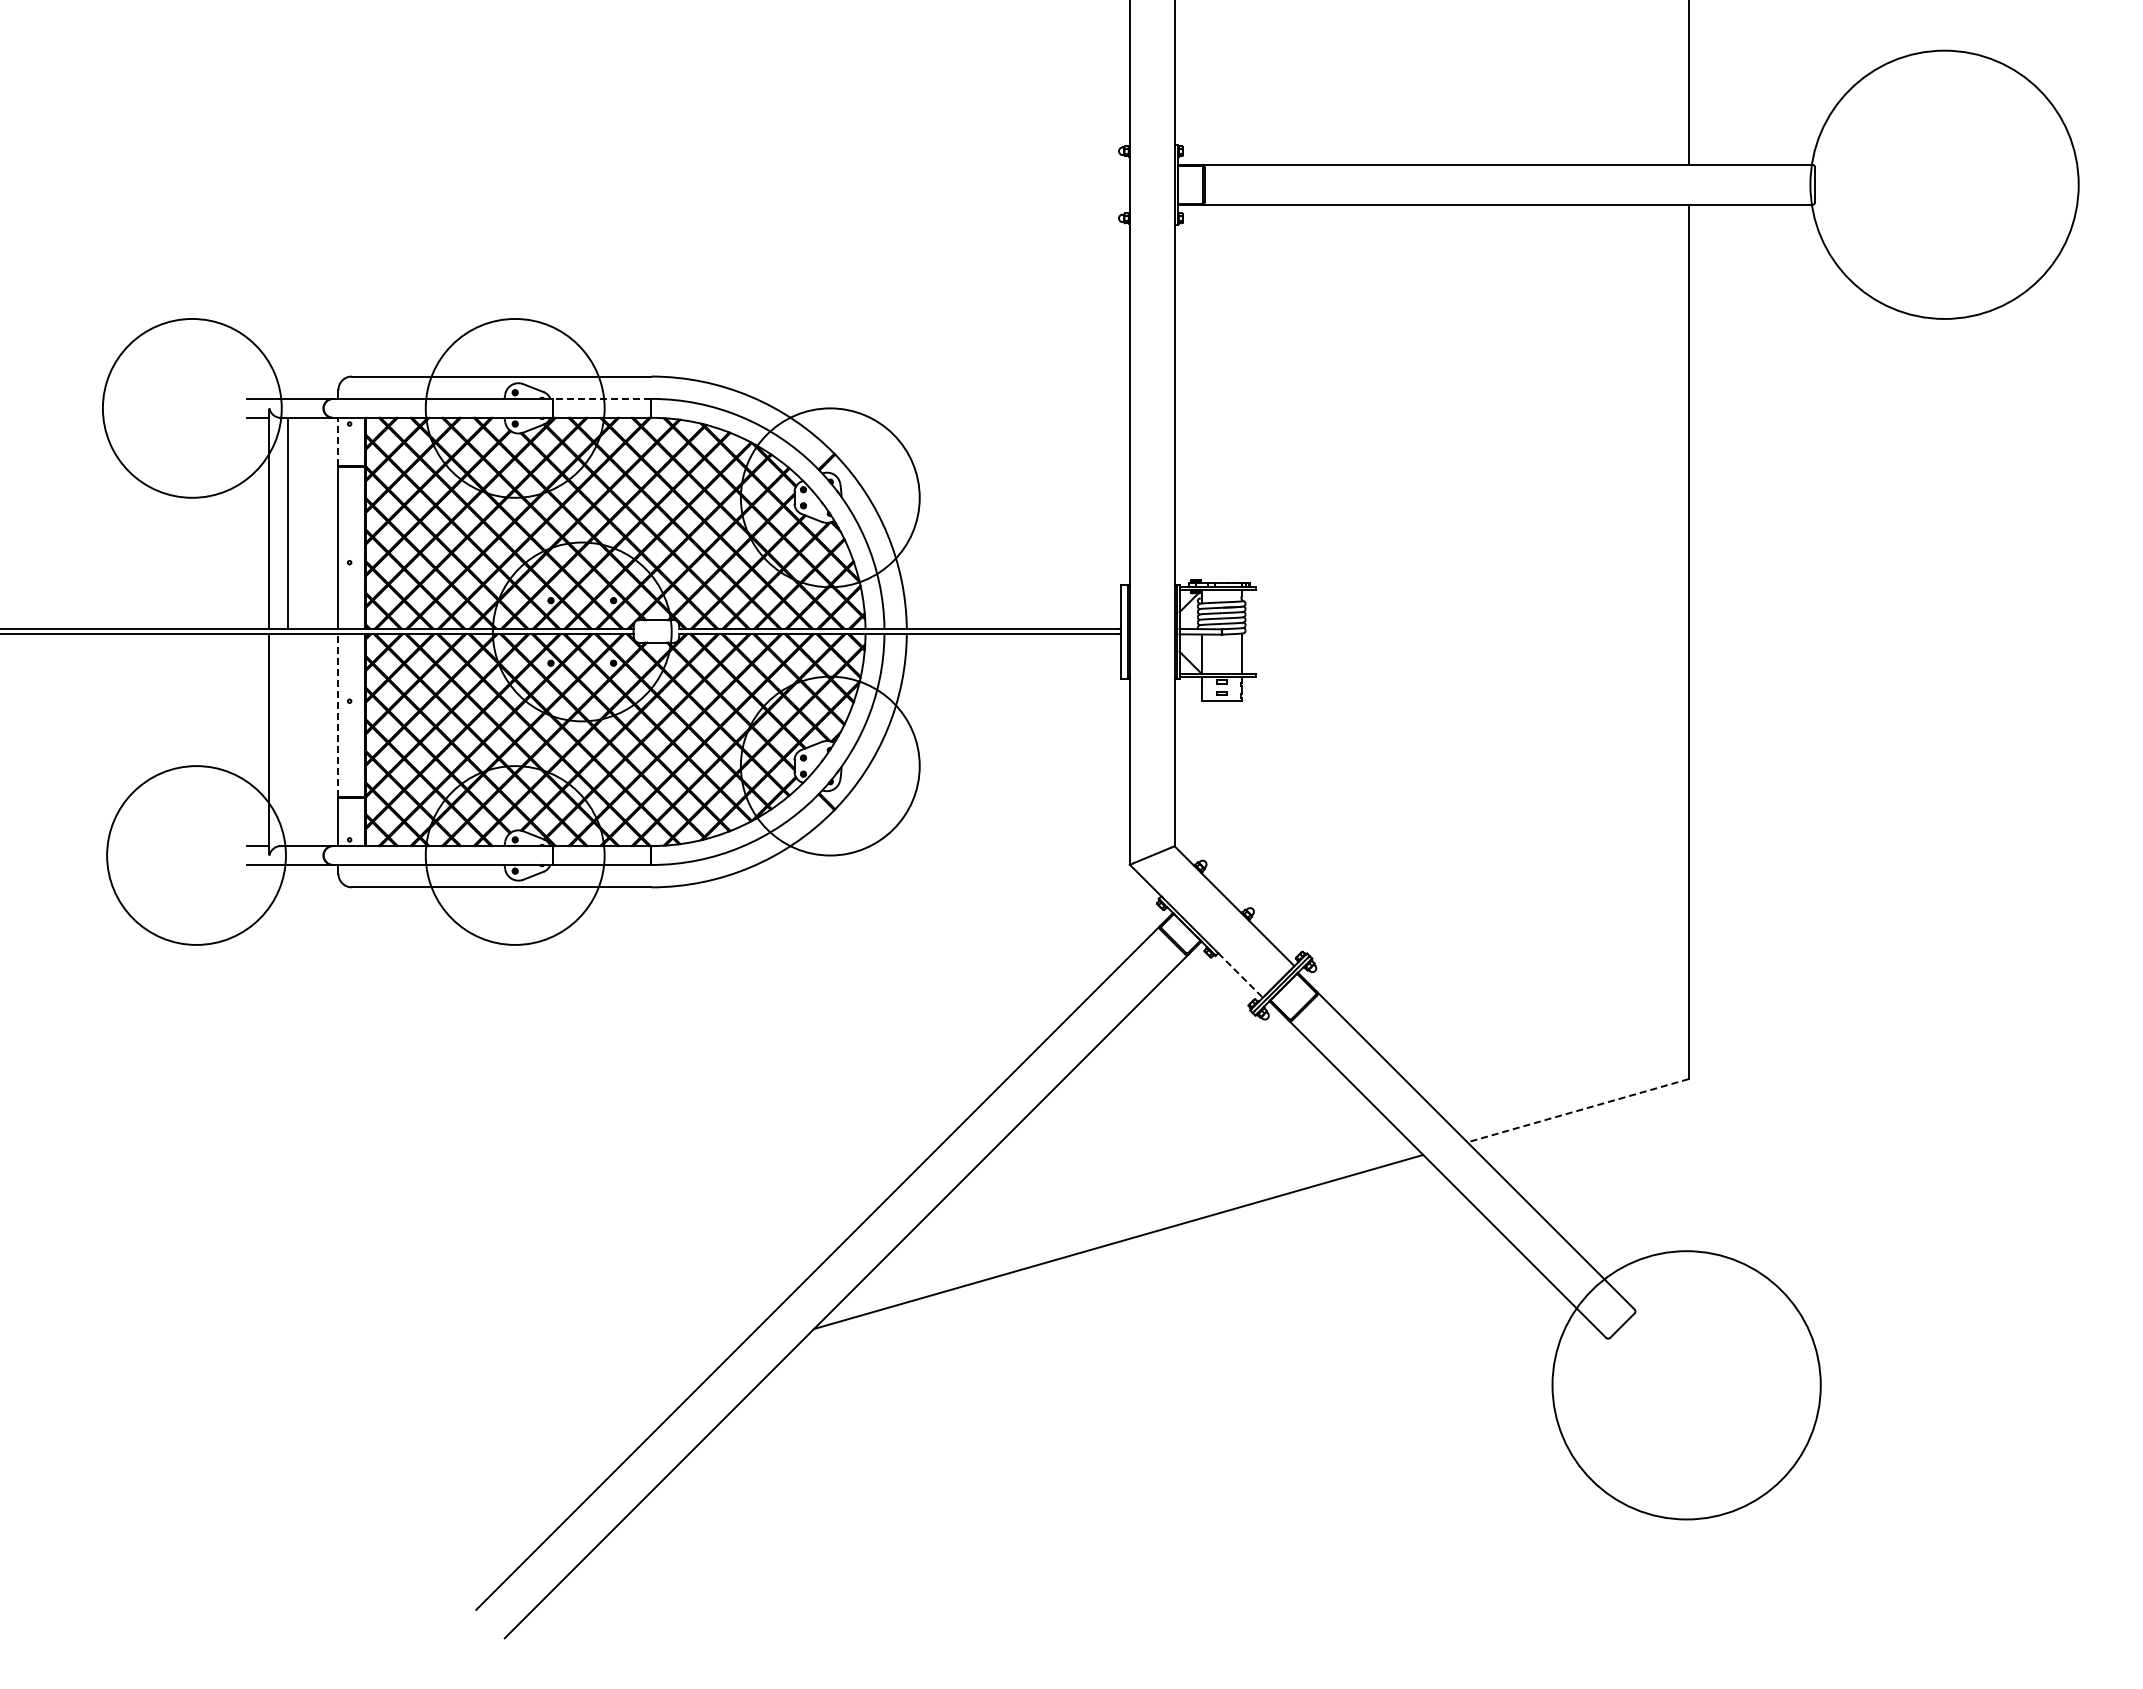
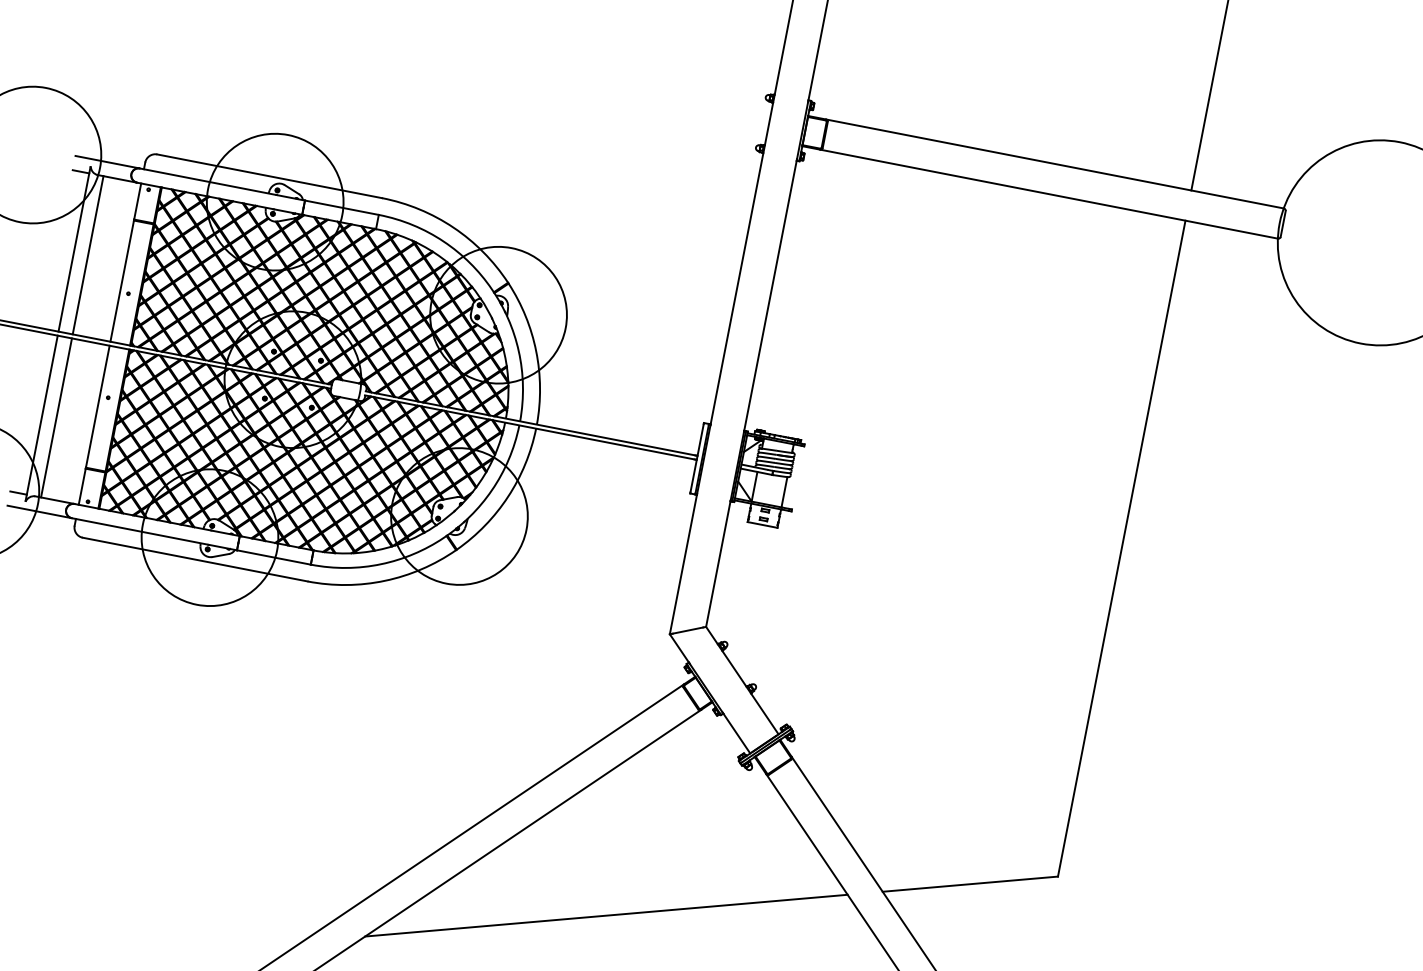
line: (601, 398) -> (341, 207), dashed -> solid
line: (338, 441) -> (137, 201), dashed -> solid
line: (338, 714) -> (97, 406), dashed -> solid
line: (288, 740) -> (56, 418), added
line: (1240, 975) -> (736, 733), dashed -> solid
line: (1577, 1110) -> (969, 883), dashed -> solid

